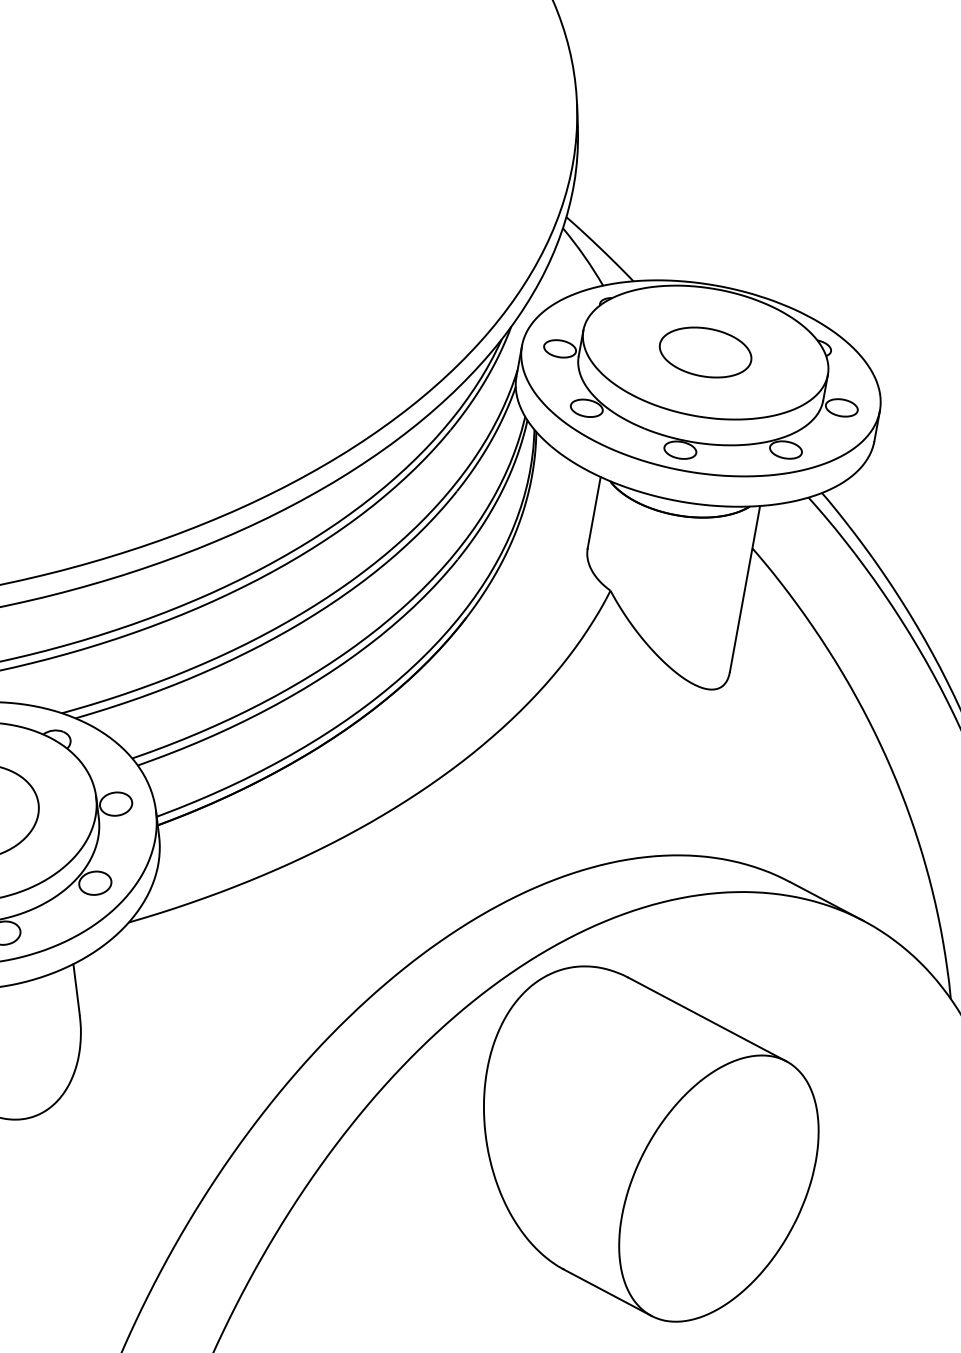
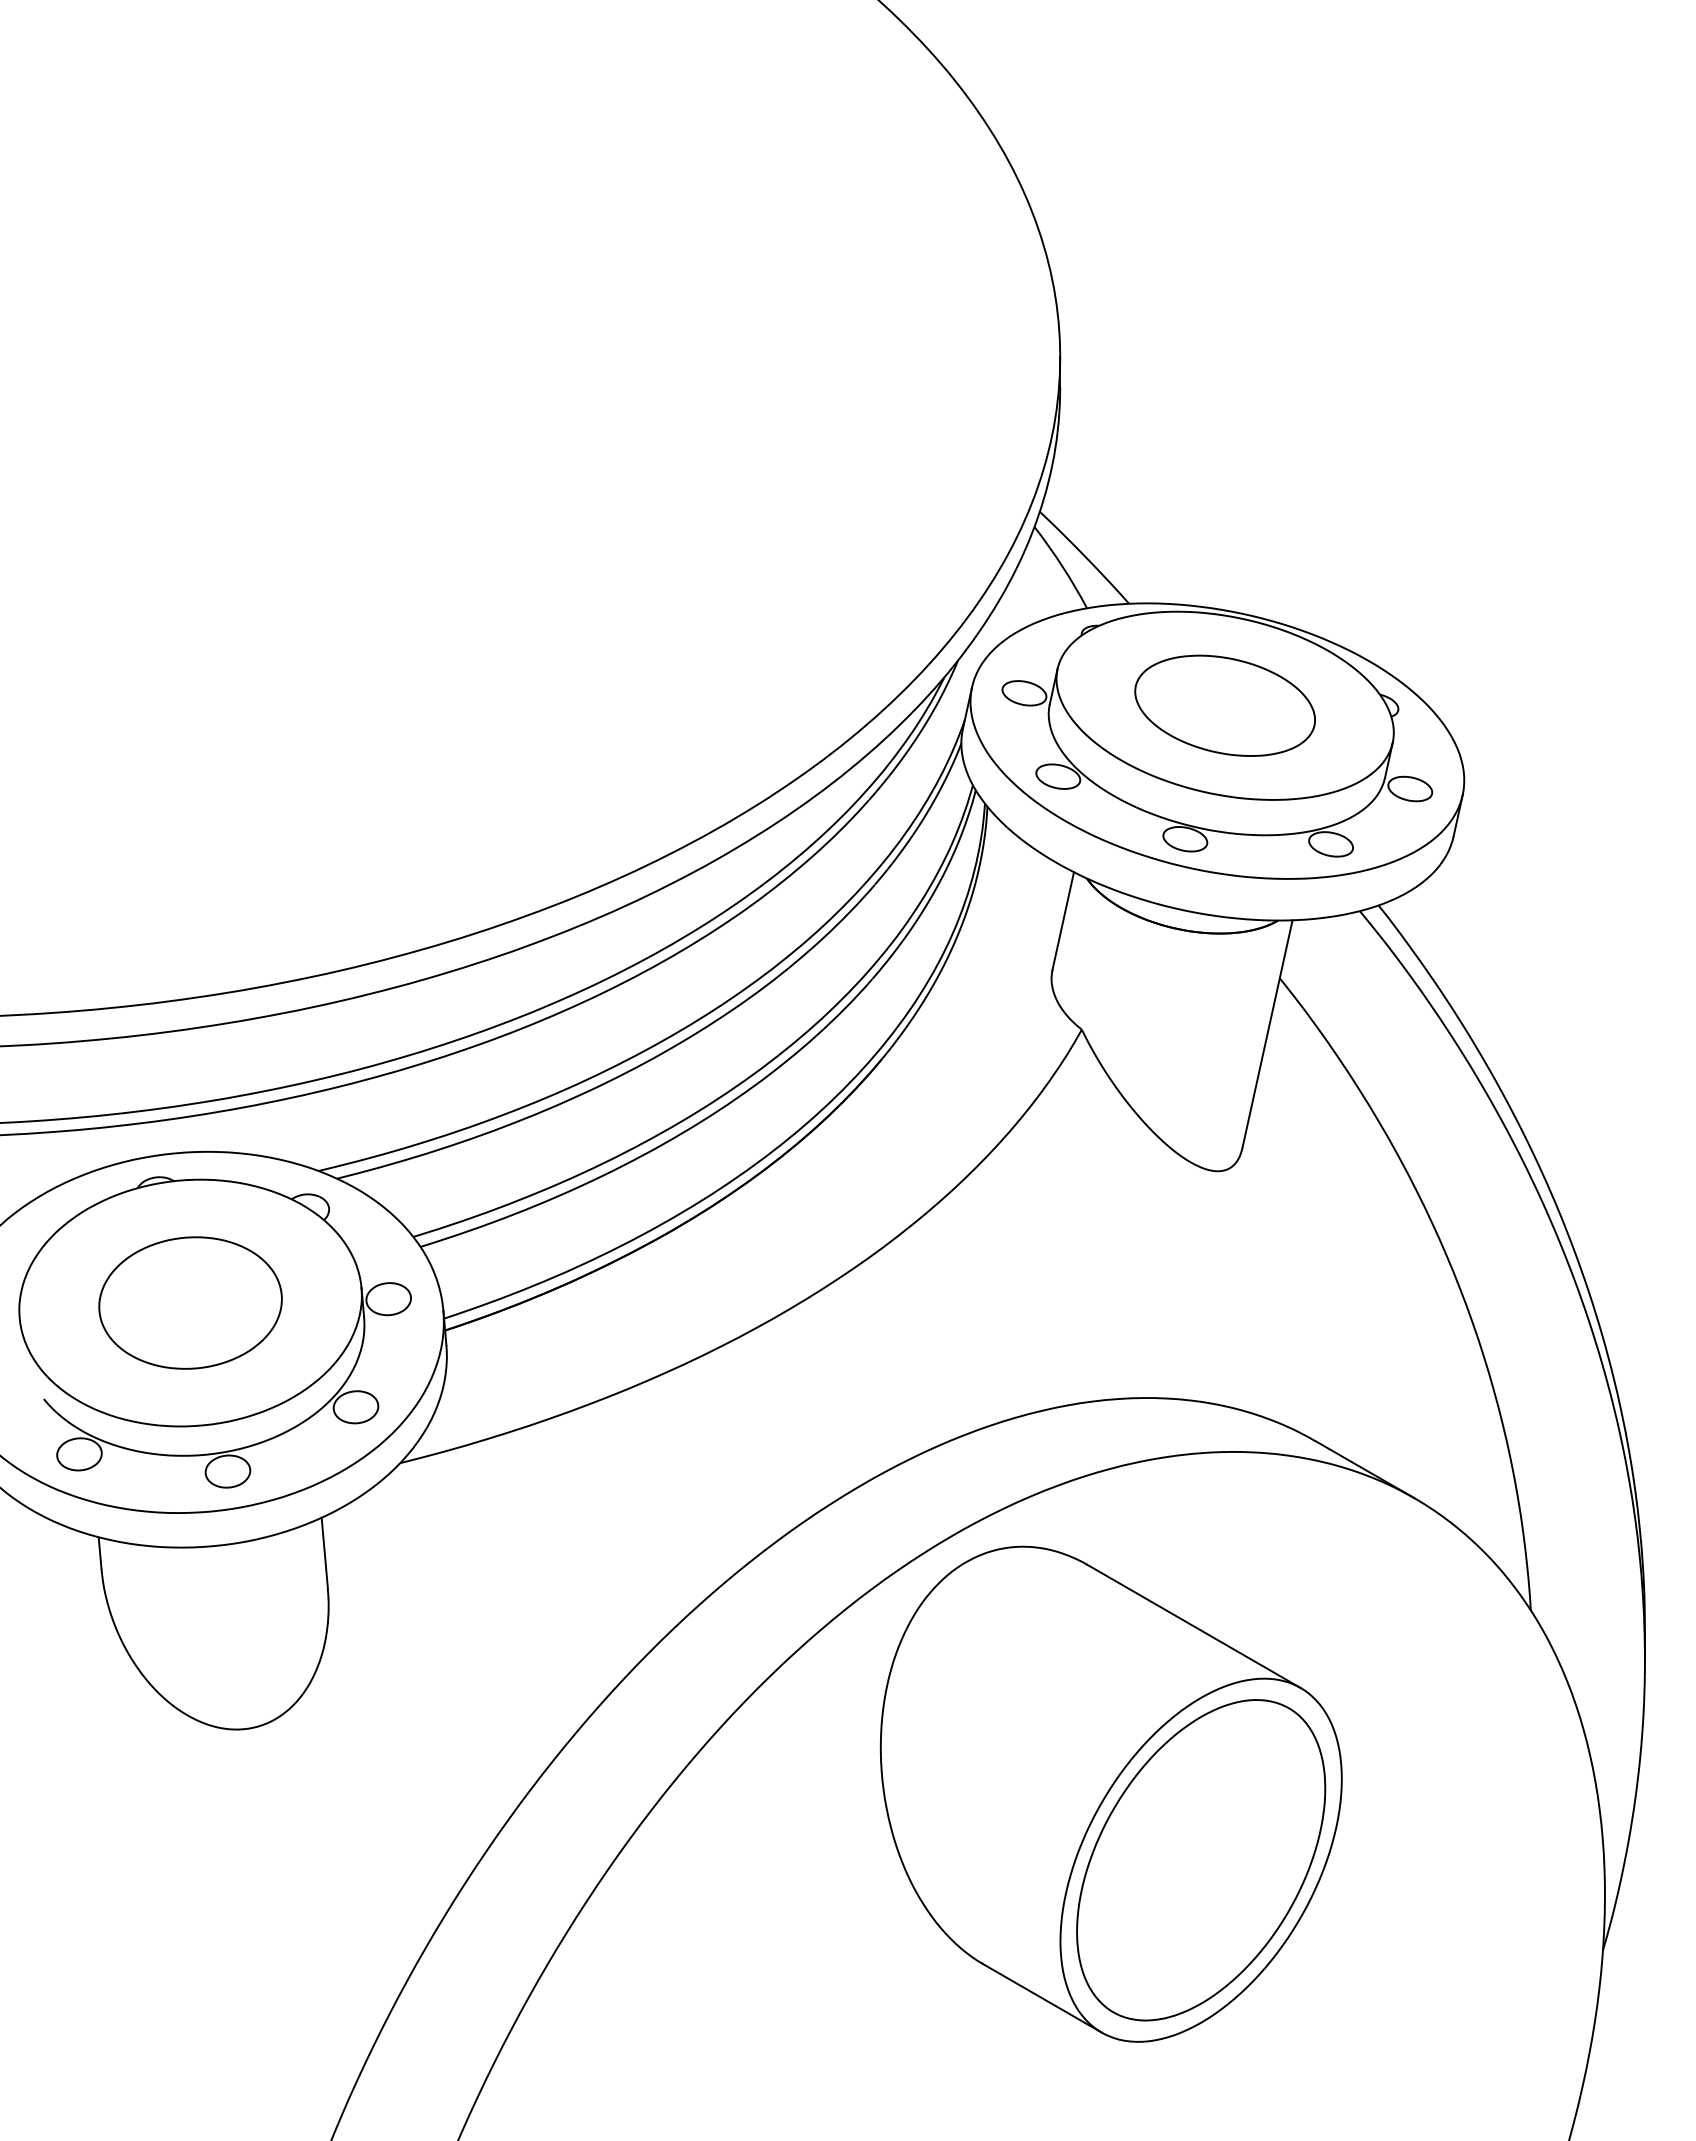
part: (705, 352) -> (1224, 705), size x1.43
part: (719, 1188) -> (1201, 1860), added

